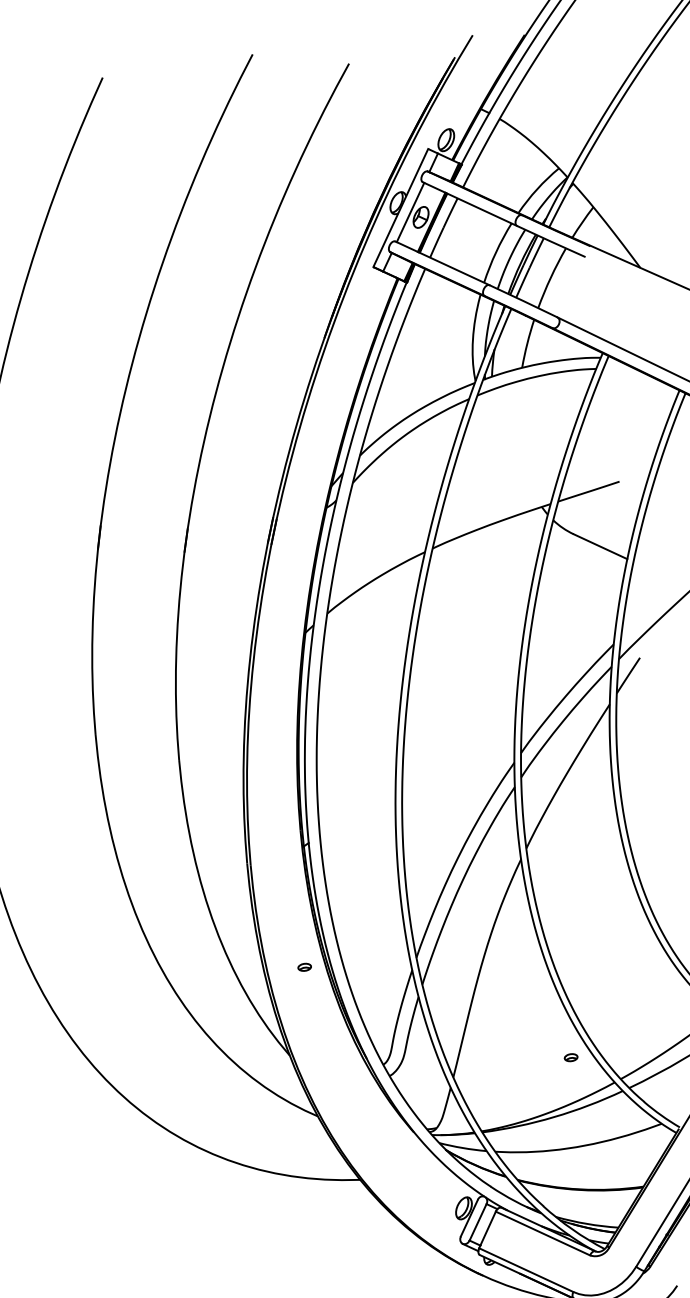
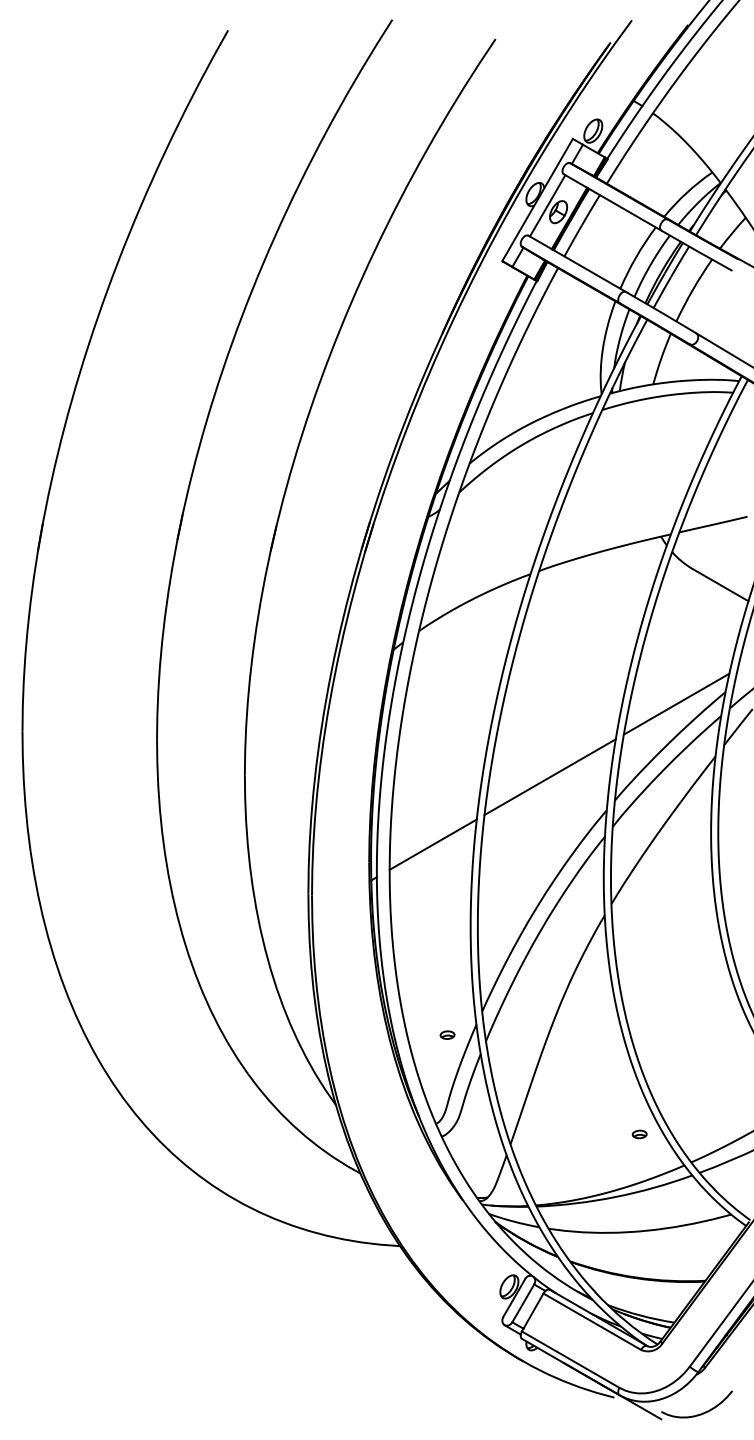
line: (569, 658) -> (676, 703), added
line: (459, 737) -> (549, 777), added
line: (357, 808) -> (432, 844), added
part: (304, 966) -> (447, 1034), moved

